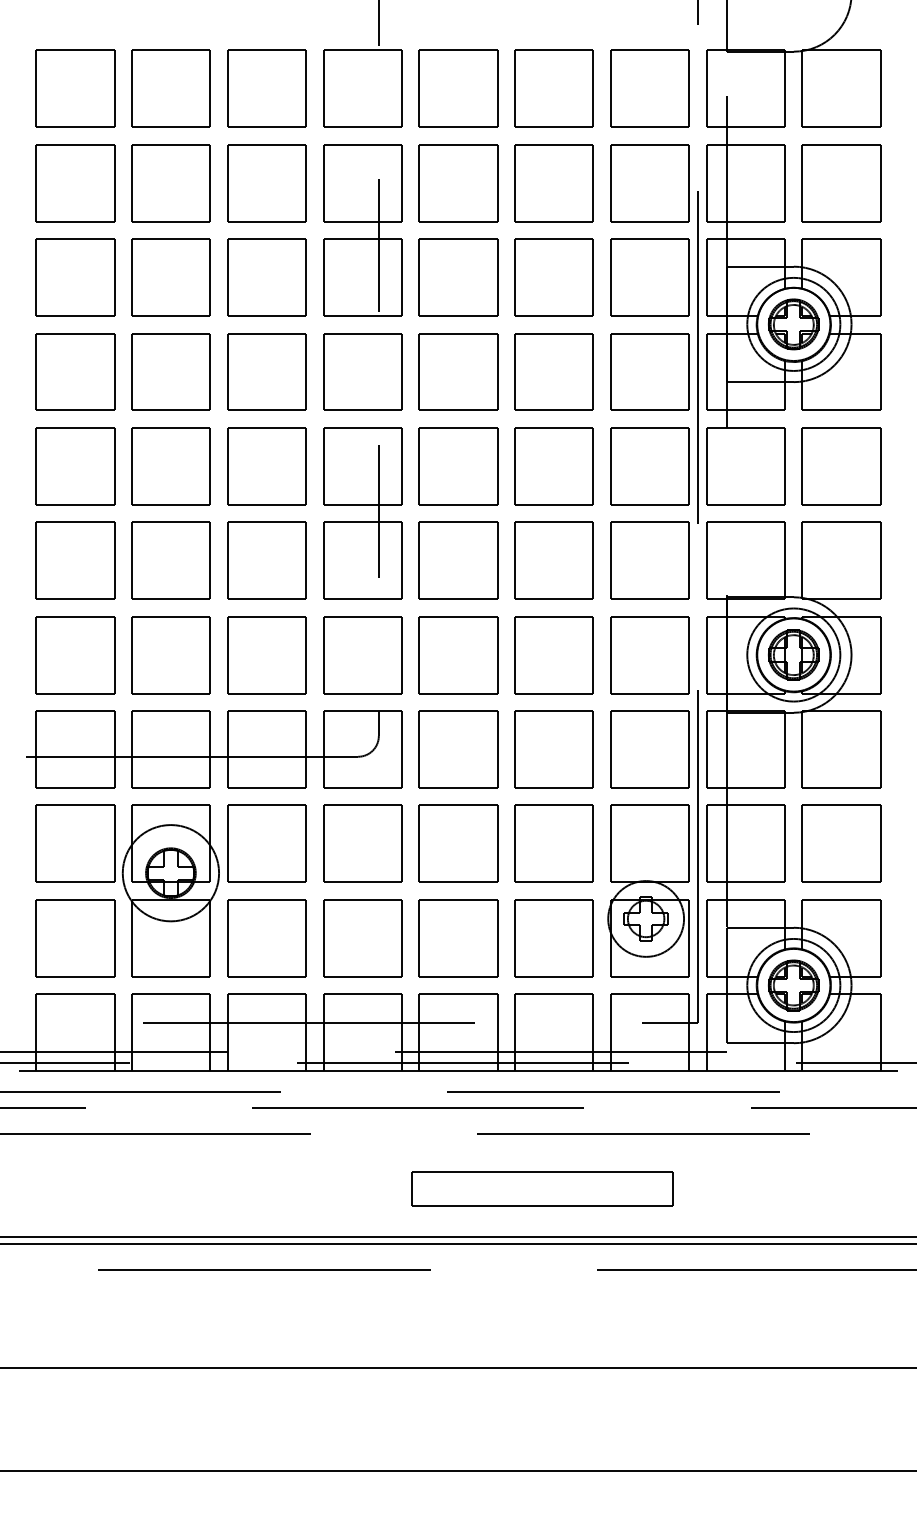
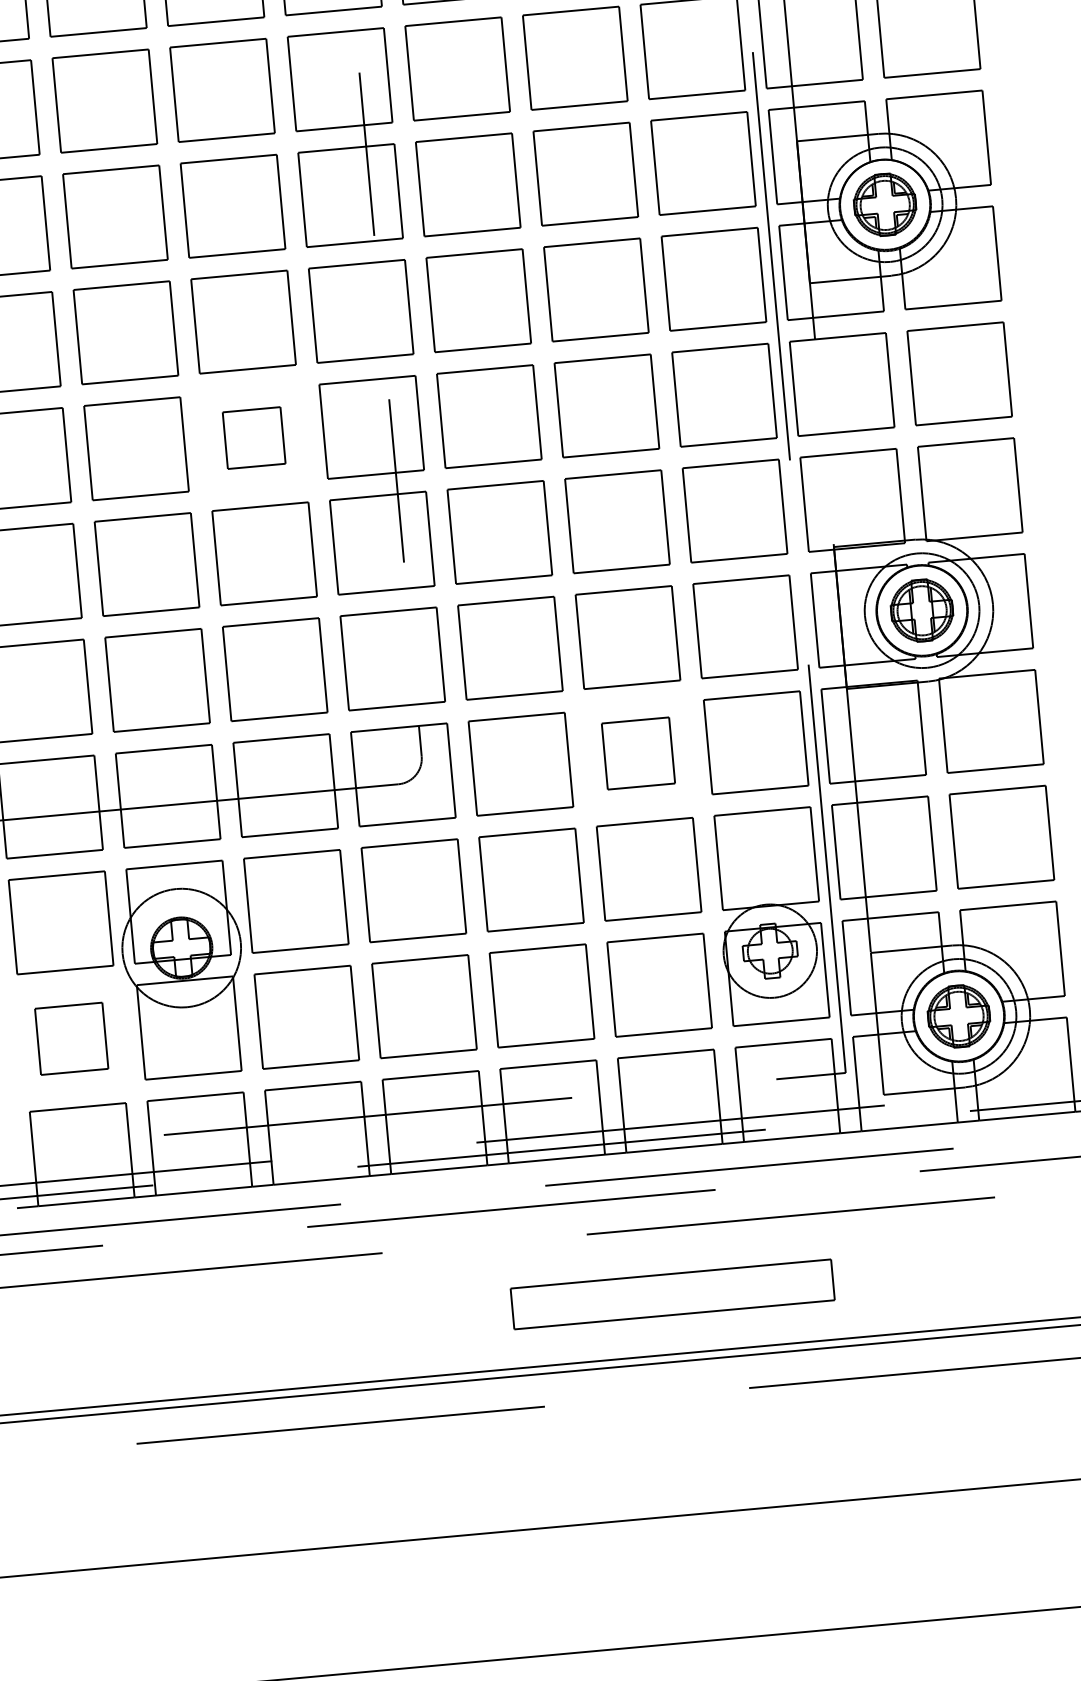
part: (266, 466) -> (253, 438), size x0.6
part: (553, 749) -> (637, 753), size x0.7
part: (75, 938) -> (71, 1038), size x0.7

